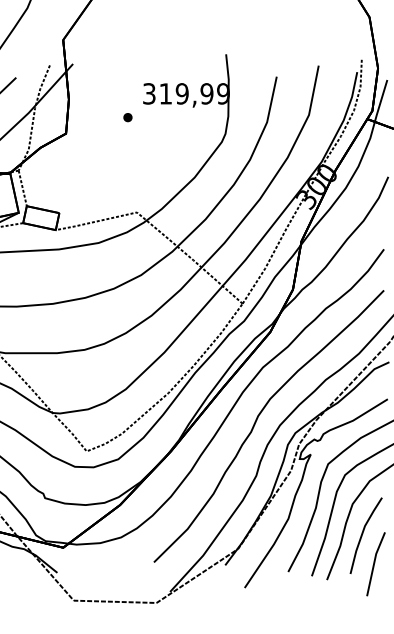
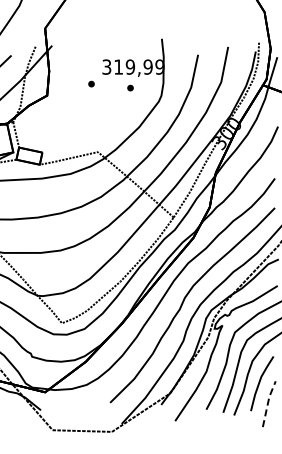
part: (182, 122) -> (130, 87), added
line: (373, 563) -> (267, 403), solid -> dashed

